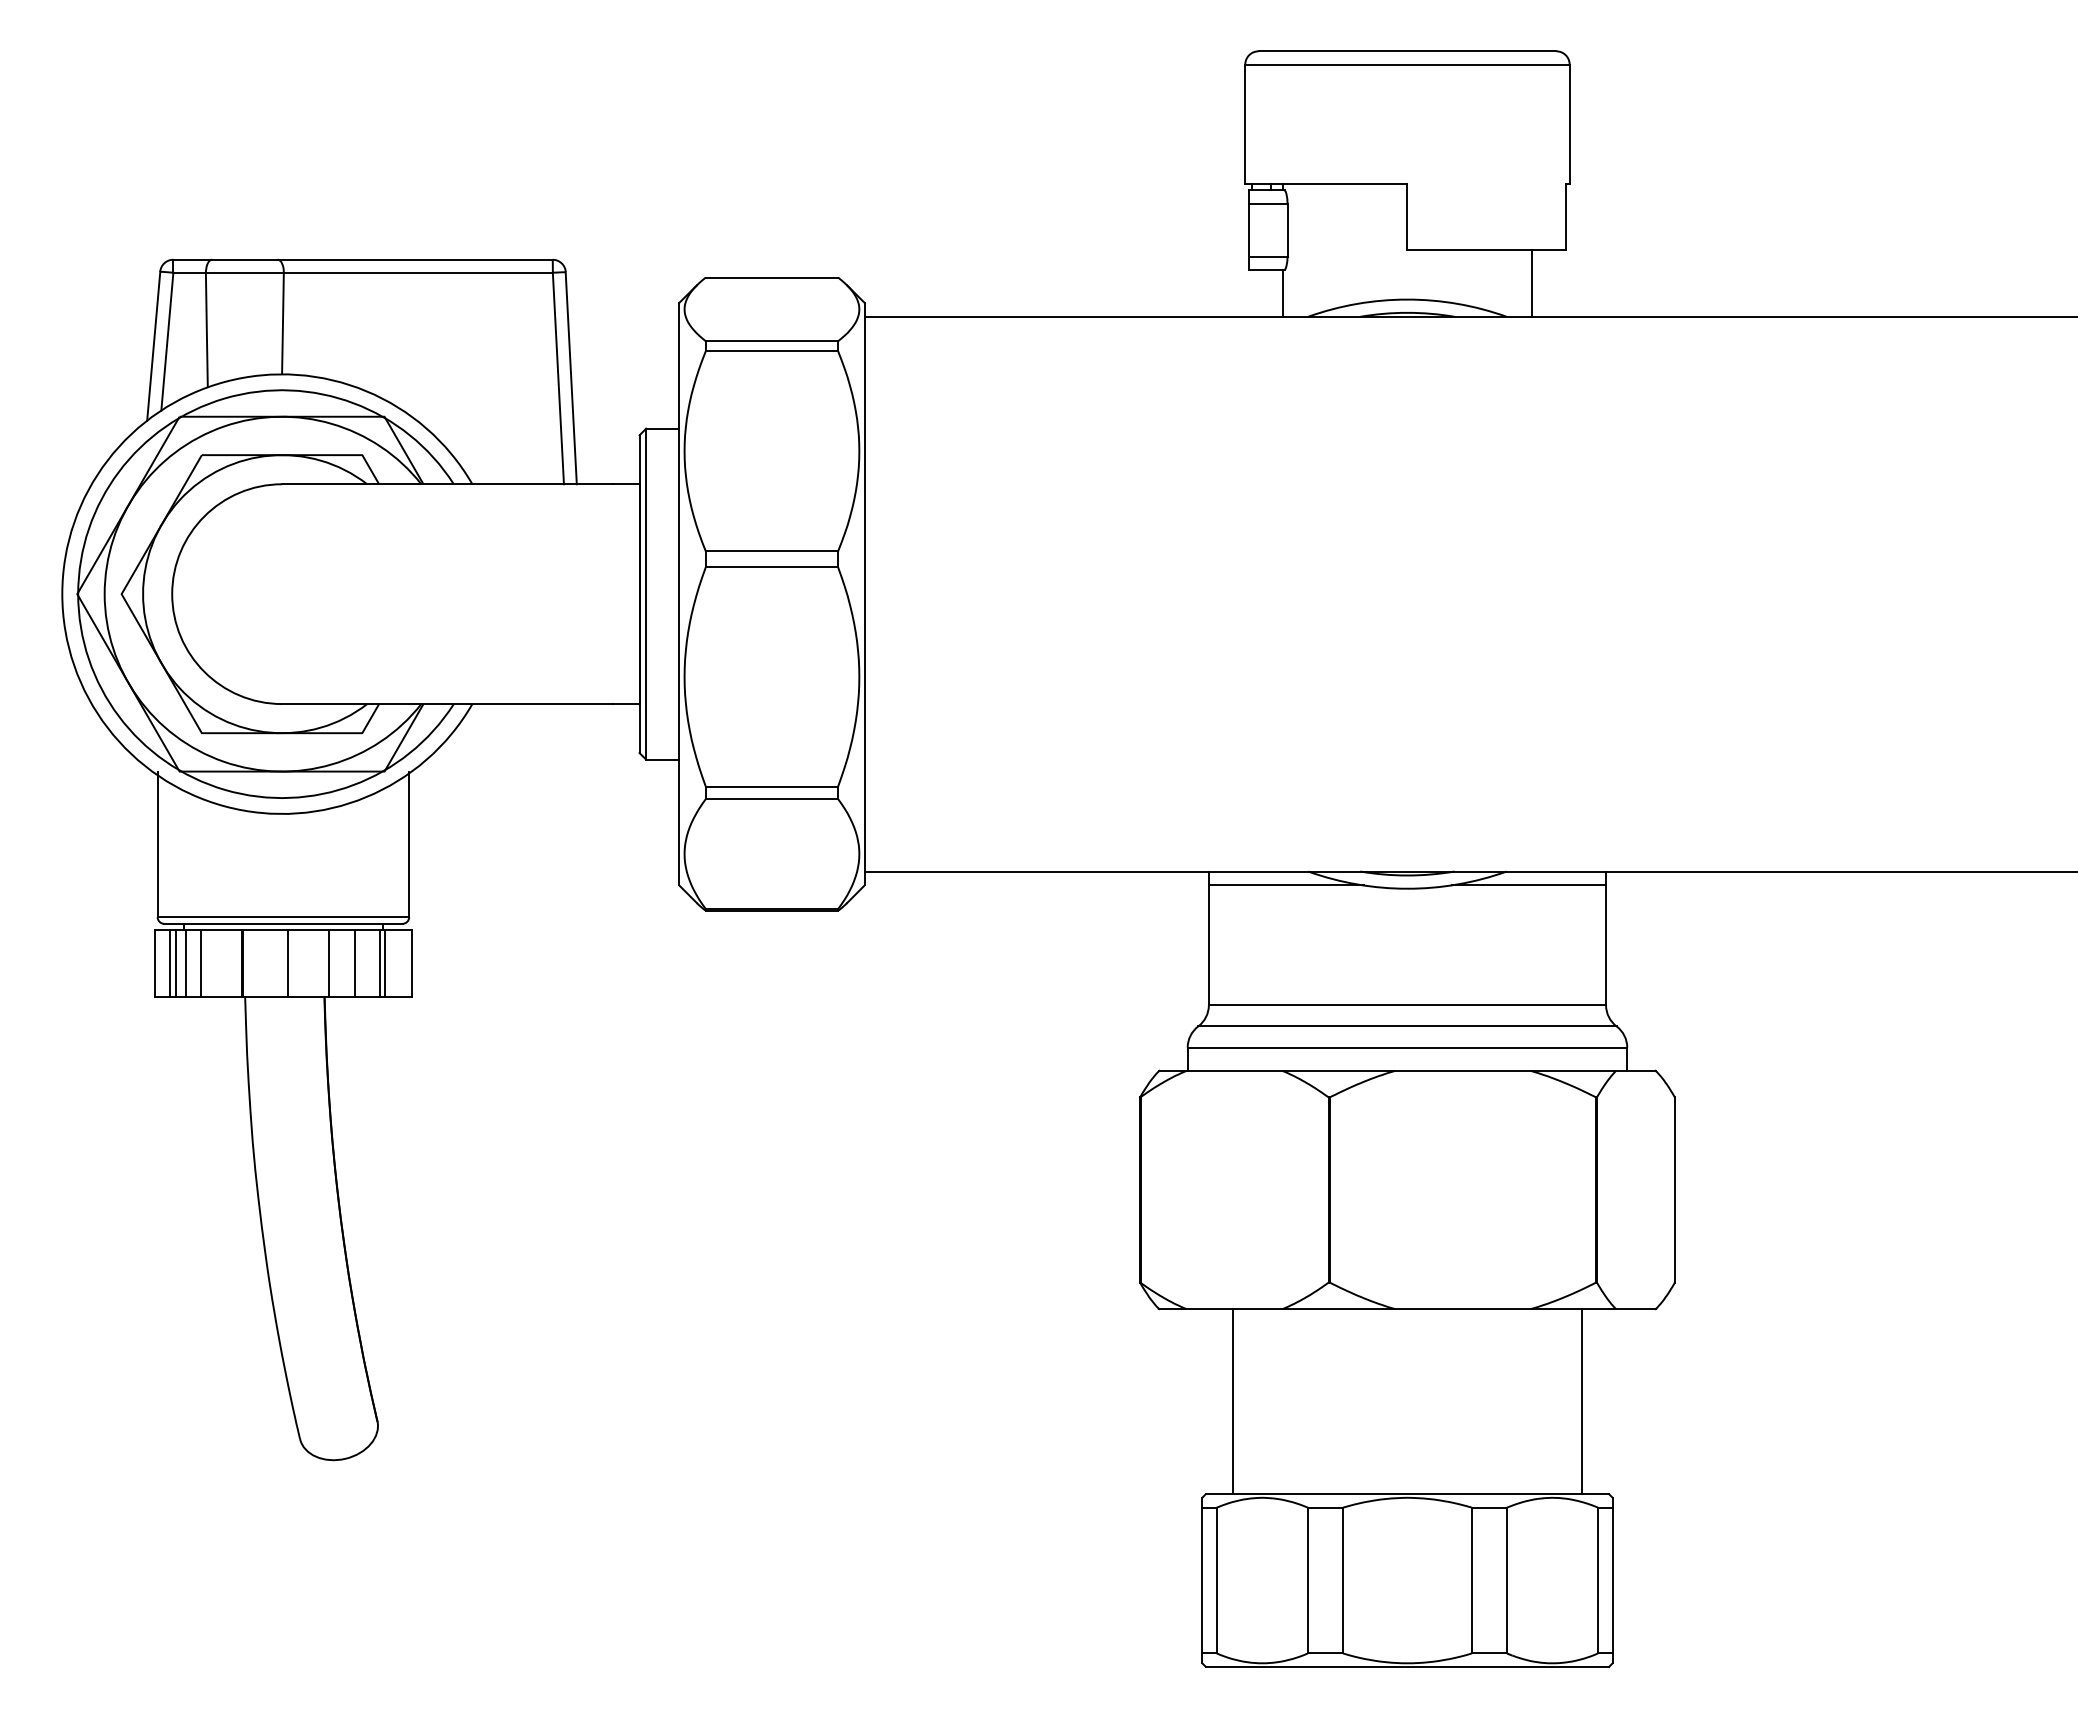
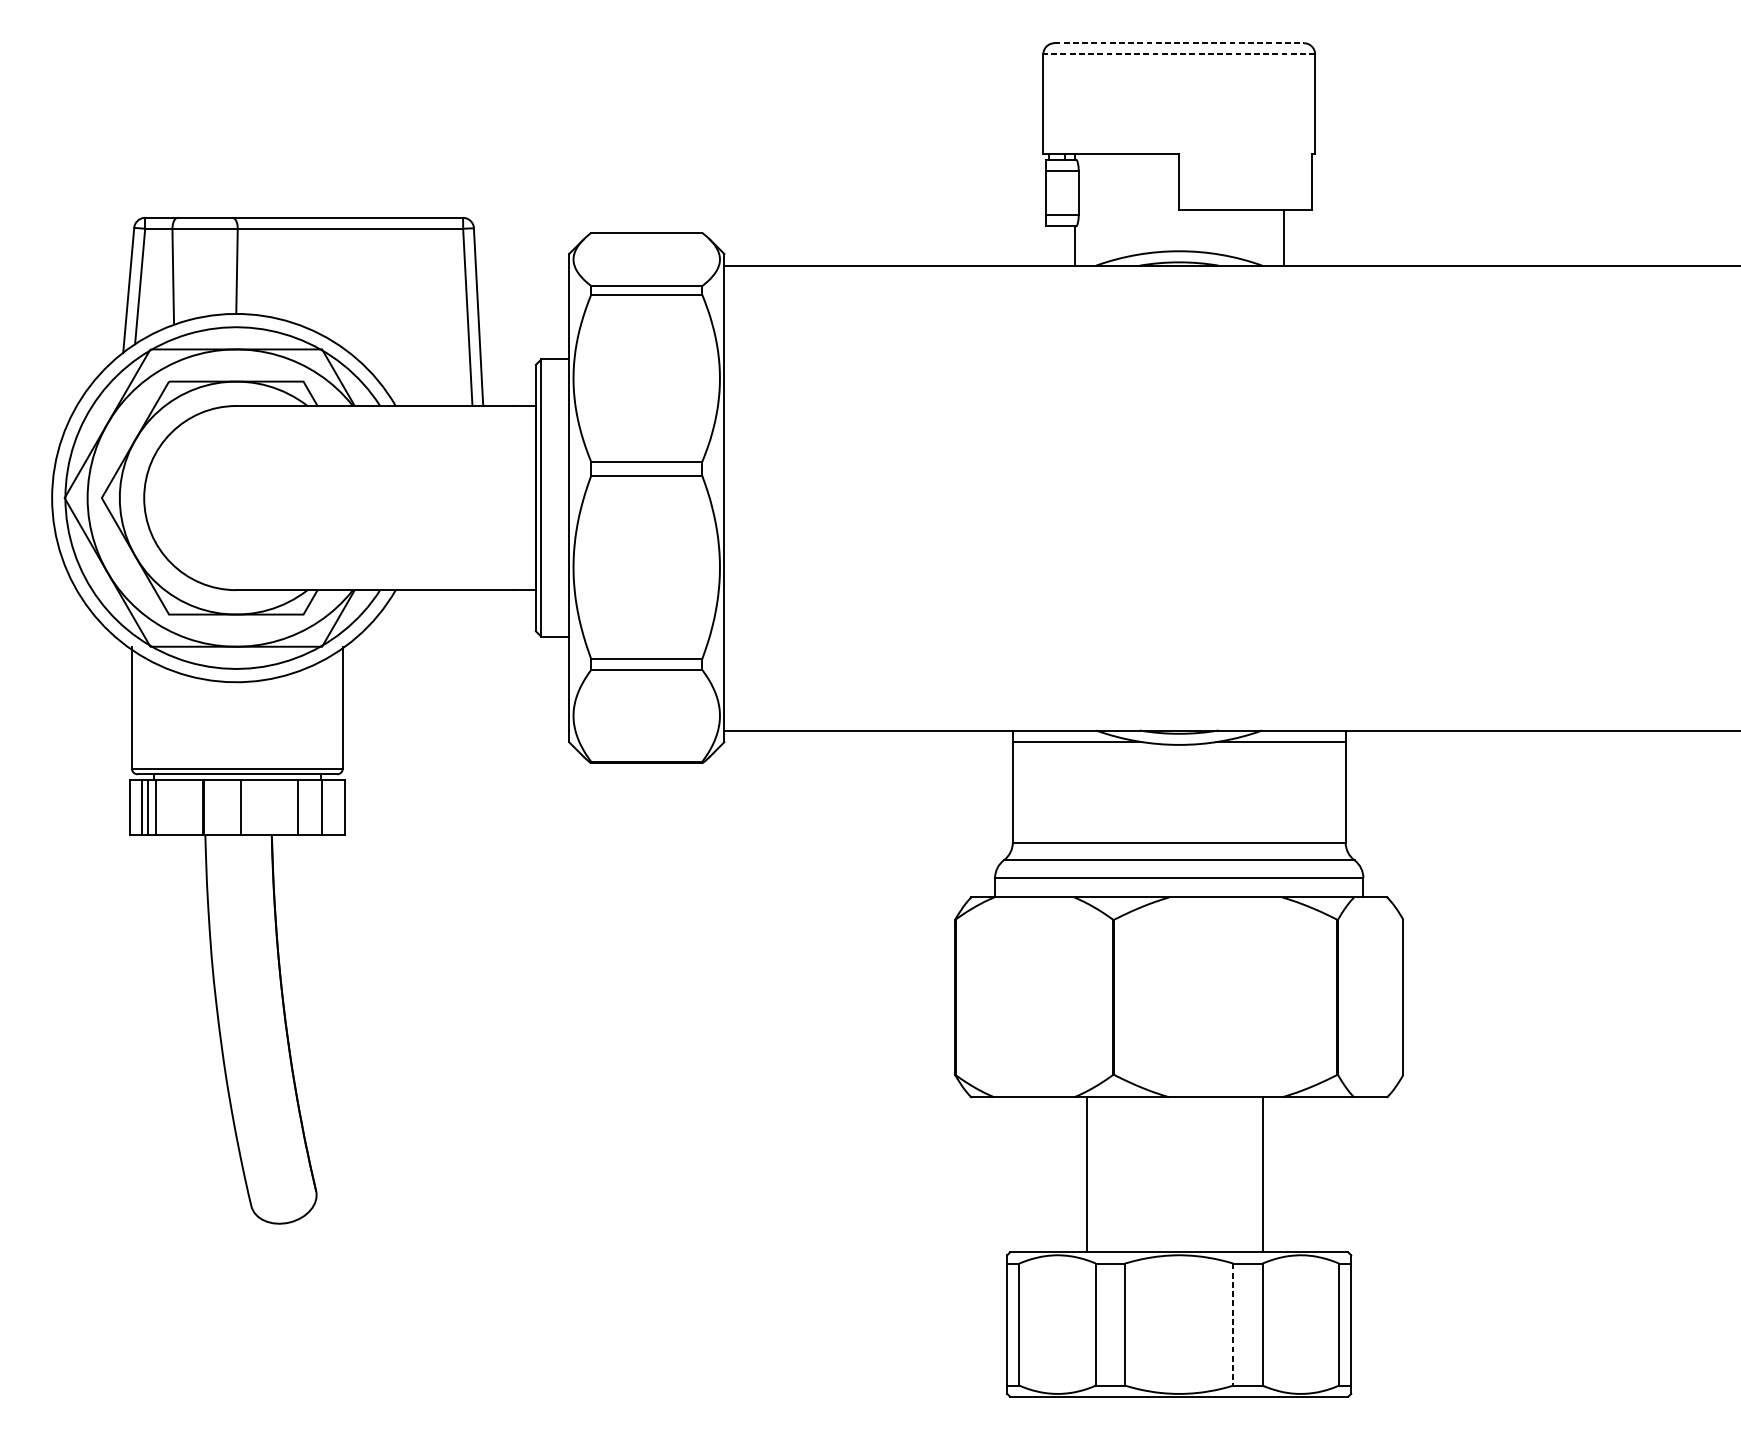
line: (1407, 51) -> (1179, 43), solid -> dashed
line: (1406, 64) -> (1178, 54), solid -> dashed
line: (200, 963) -> (167, 807), removed
line: (328, 963) -> (275, 807), removed
line: (379, 963) -> (317, 807), removed
line: (1232, 1401) -> (1087, 1174), moved
line: (1582, 1401) -> (1263, 1174), moved
line: (1472, 1580) -> (1233, 1324), solid -> dashed

